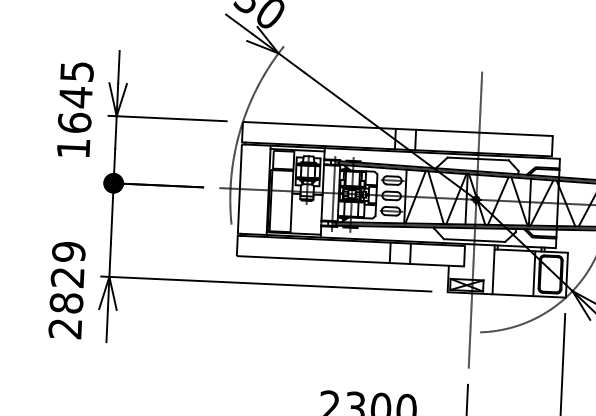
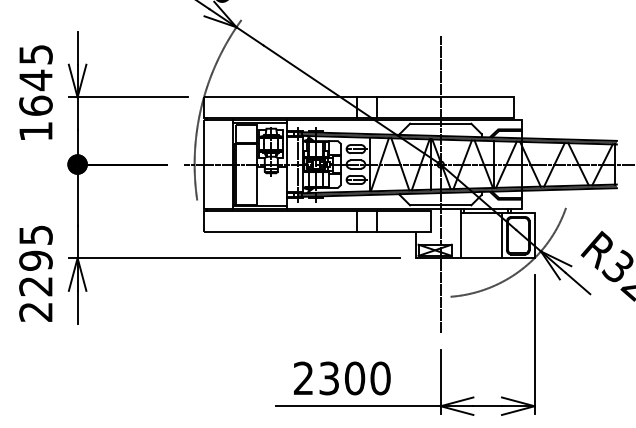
text: (67, 277) -> (35, 260), 2829 -> 2295

